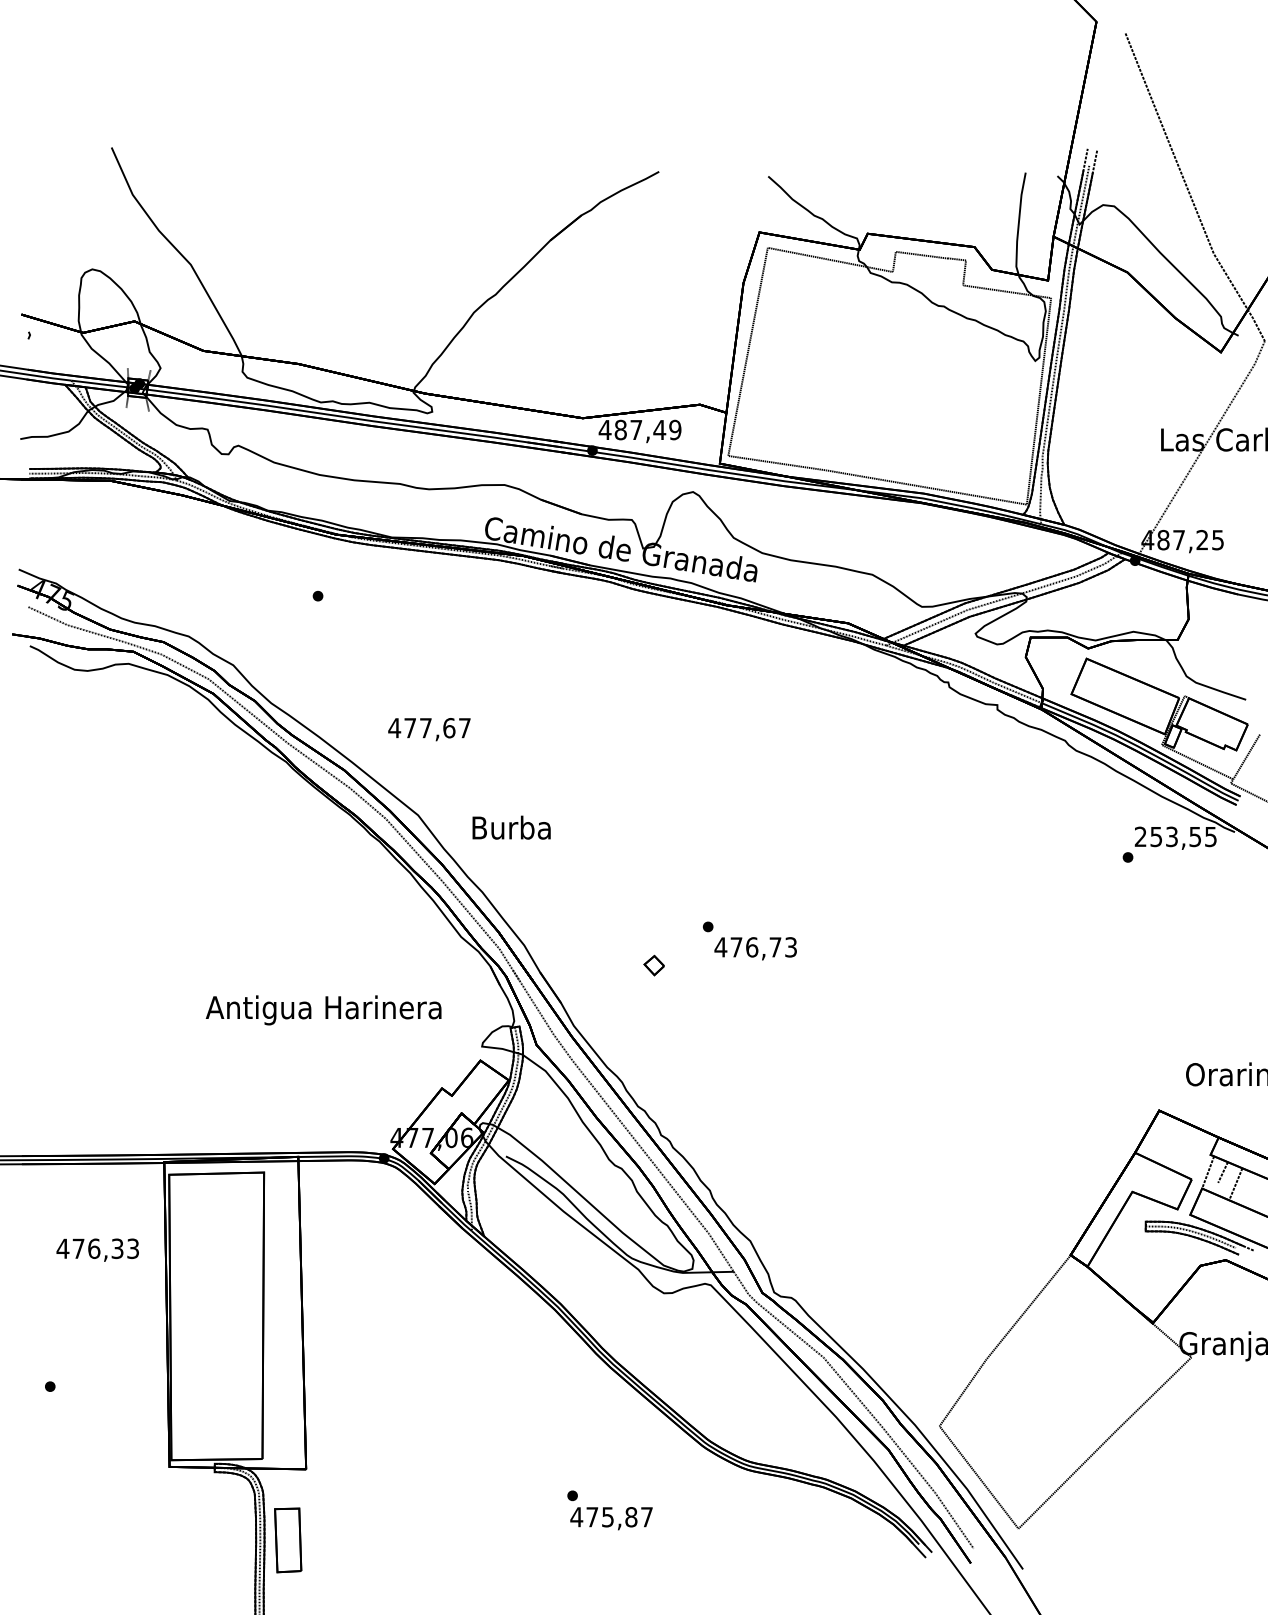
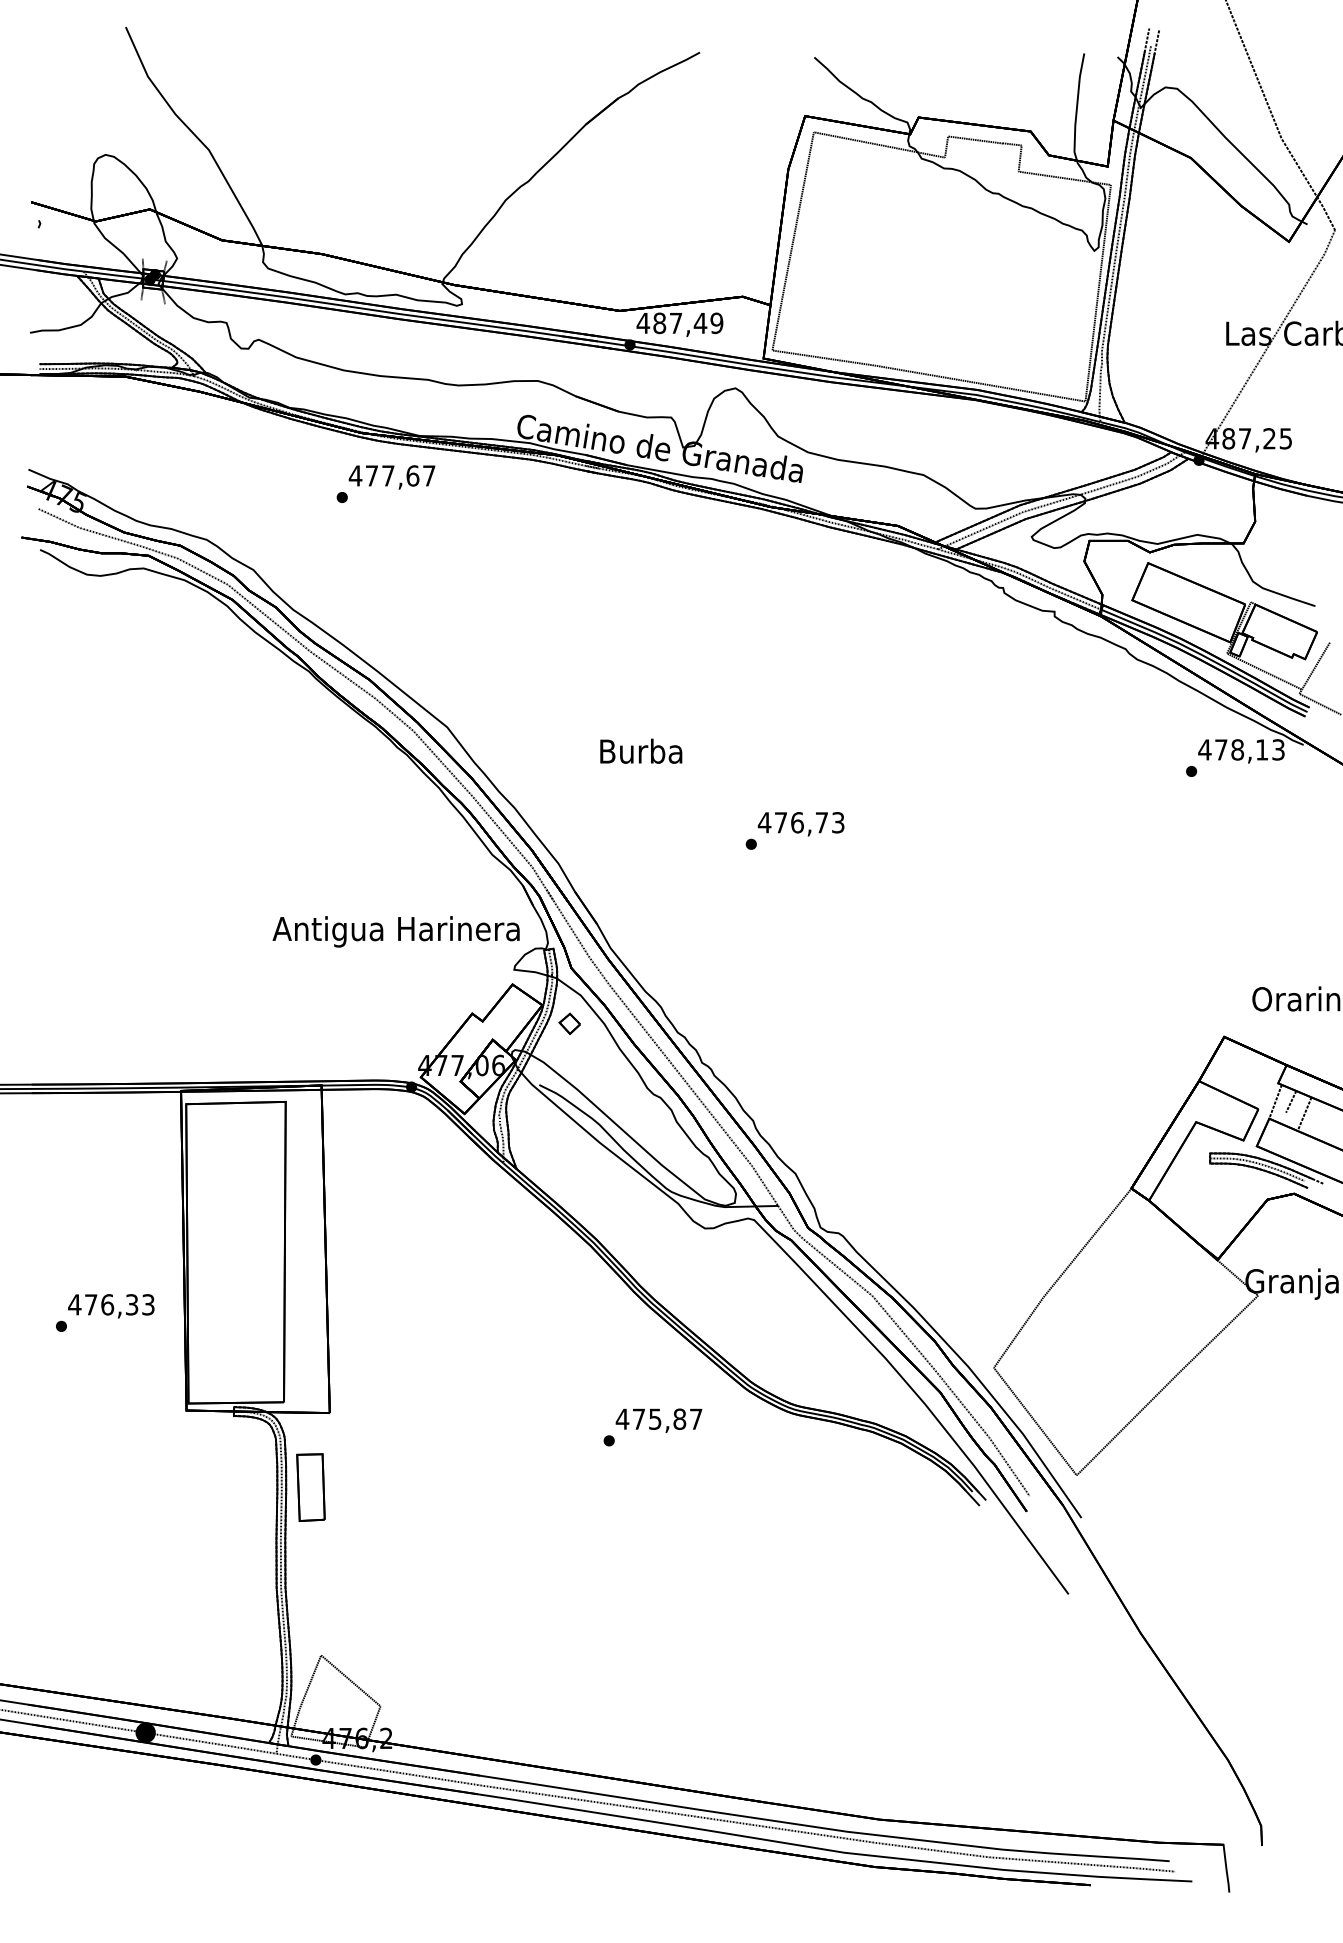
text: (428, 729) -> (391, 477), moved
text: (511, 826) -> (641, 750), moved
text: (1175, 836) -> (1241, 749), 253,55 -> 478,13
text: (755, 949) -> (800, 824), moved
part: (653, 965) -> (569, 1023), moved
text: (323, 1010) -> (395, 931), moved
text: (97, 1250) -> (111, 1306), moved
text: (611, 1518) -> (658, 1420), moved

